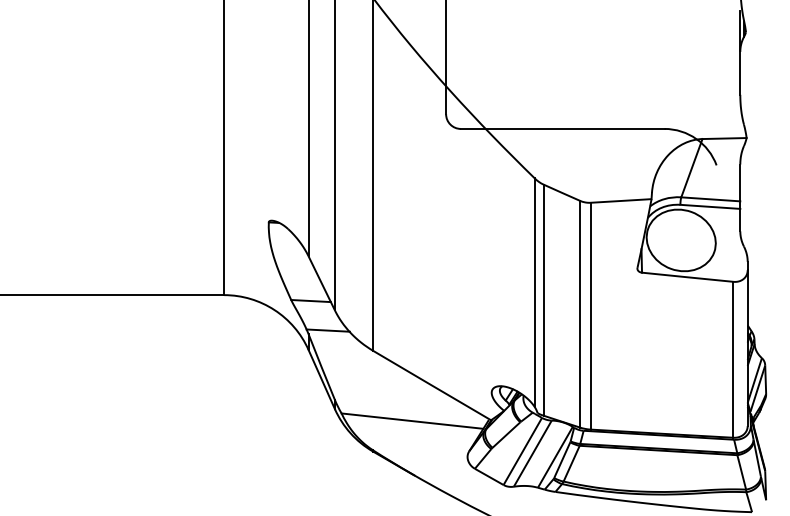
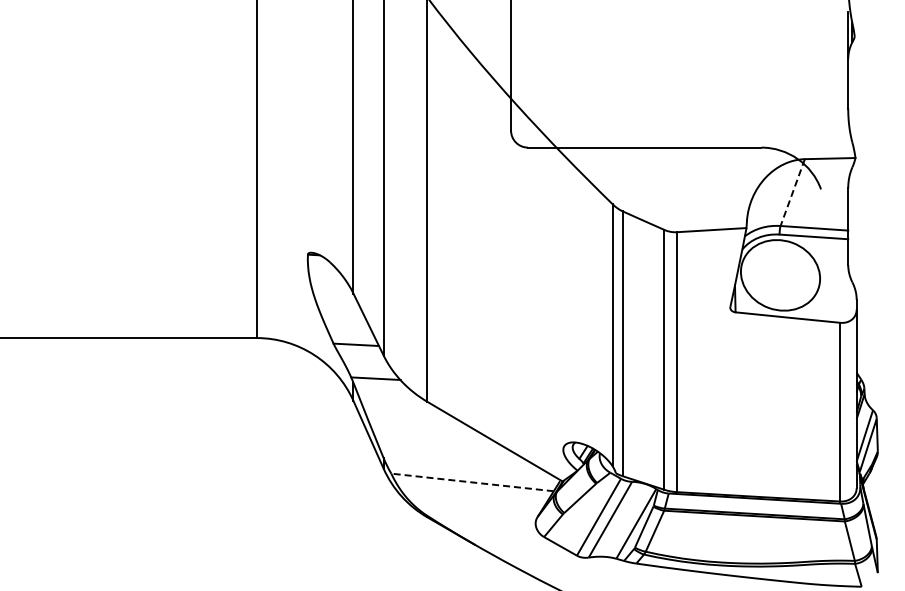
line: (691, 168) -> (792, 192), solid -> dashed
line: (412, 421) -> (472, 482), solid -> dashed

